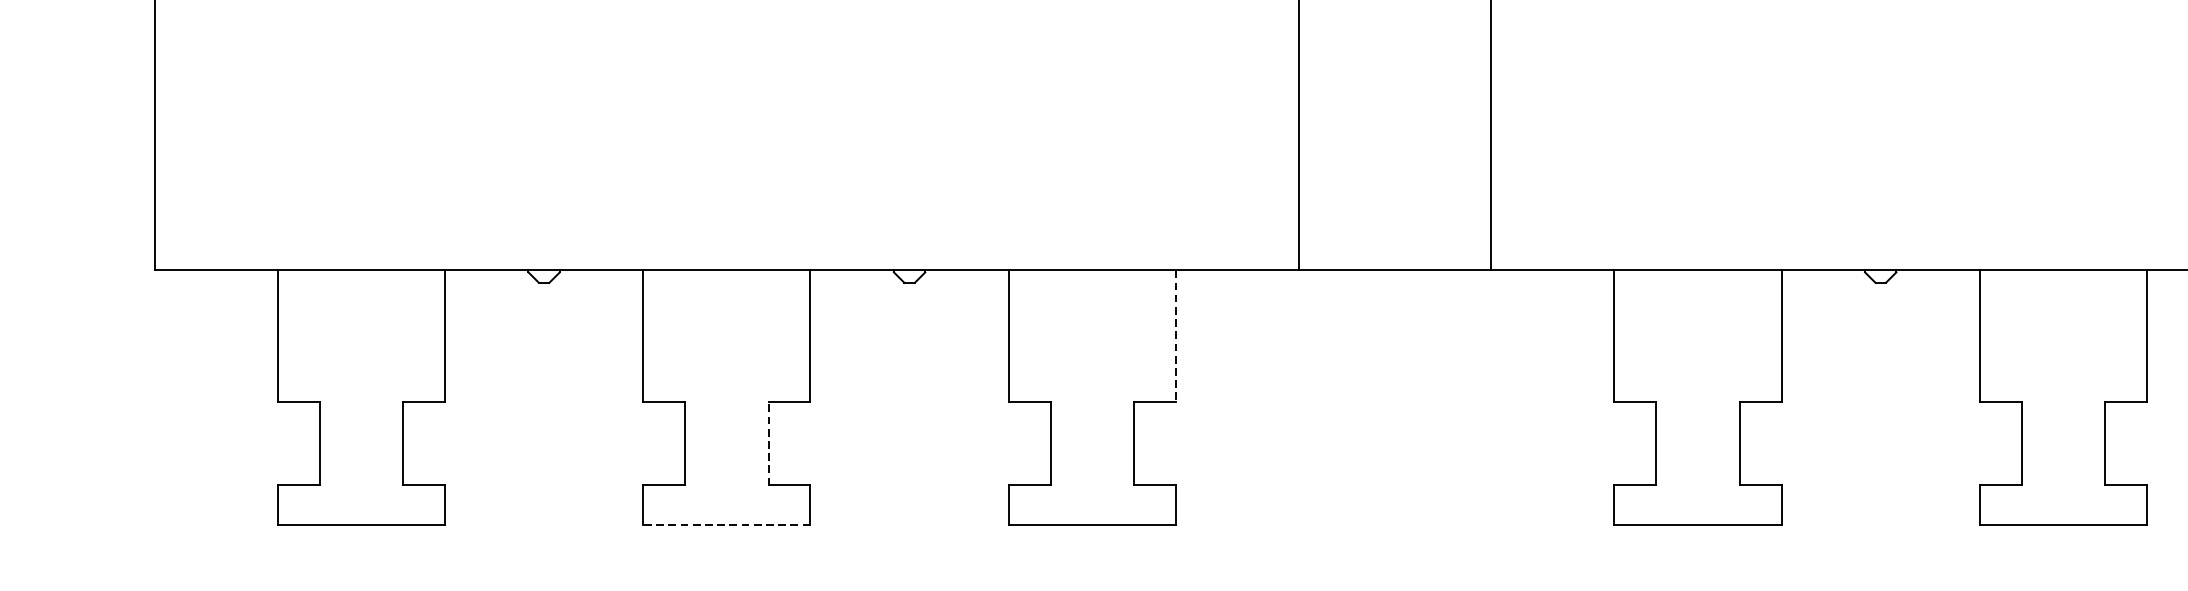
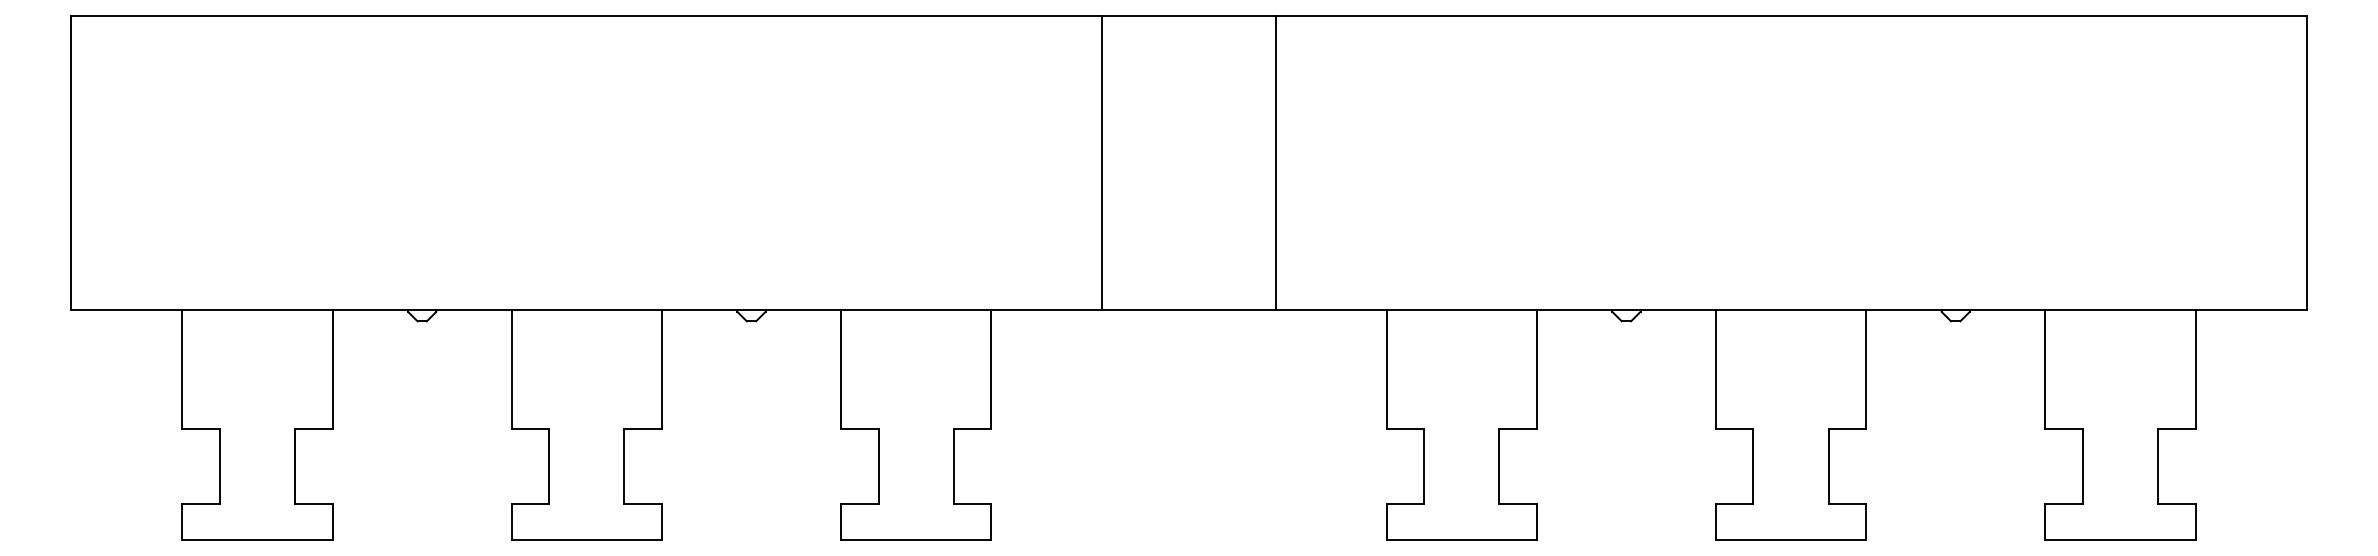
line: (1176, 336) -> (991, 369), dashed -> solid
line: (768, 444) -> (624, 466), dashed -> solid
line: (726, 525) -> (586, 539), dashed -> solid

